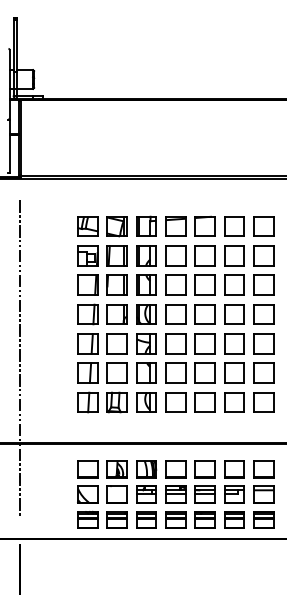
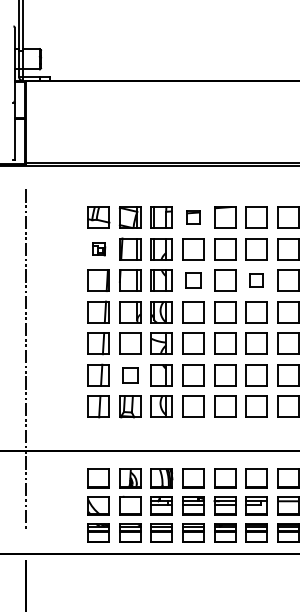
part: (175, 226) -> (193, 217), size x0.6
part: (87, 255) -> (98, 248), size x0.6
part: (175, 284) -> (193, 279), size x0.7
part: (234, 284) -> (256, 279), size x0.6
part: (116, 372) -> (129, 374), size x0.7

